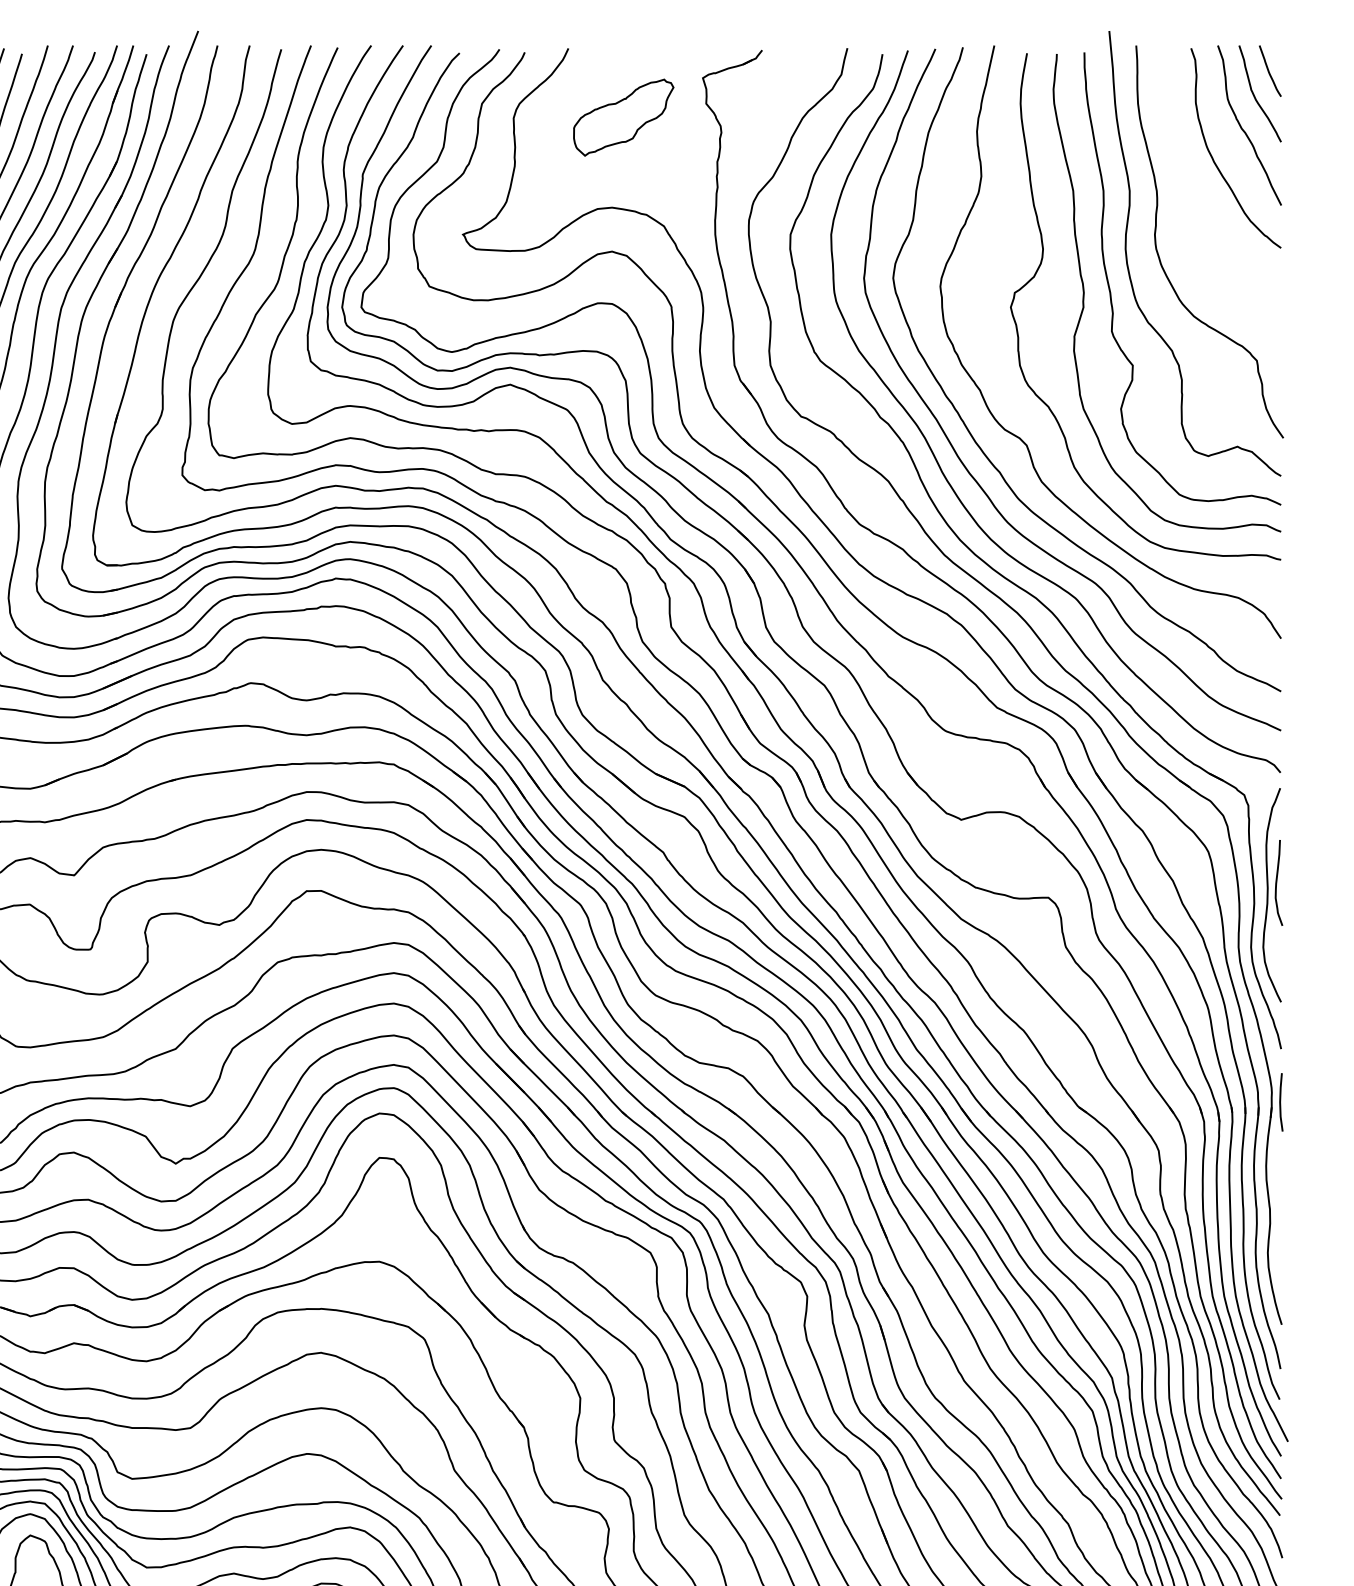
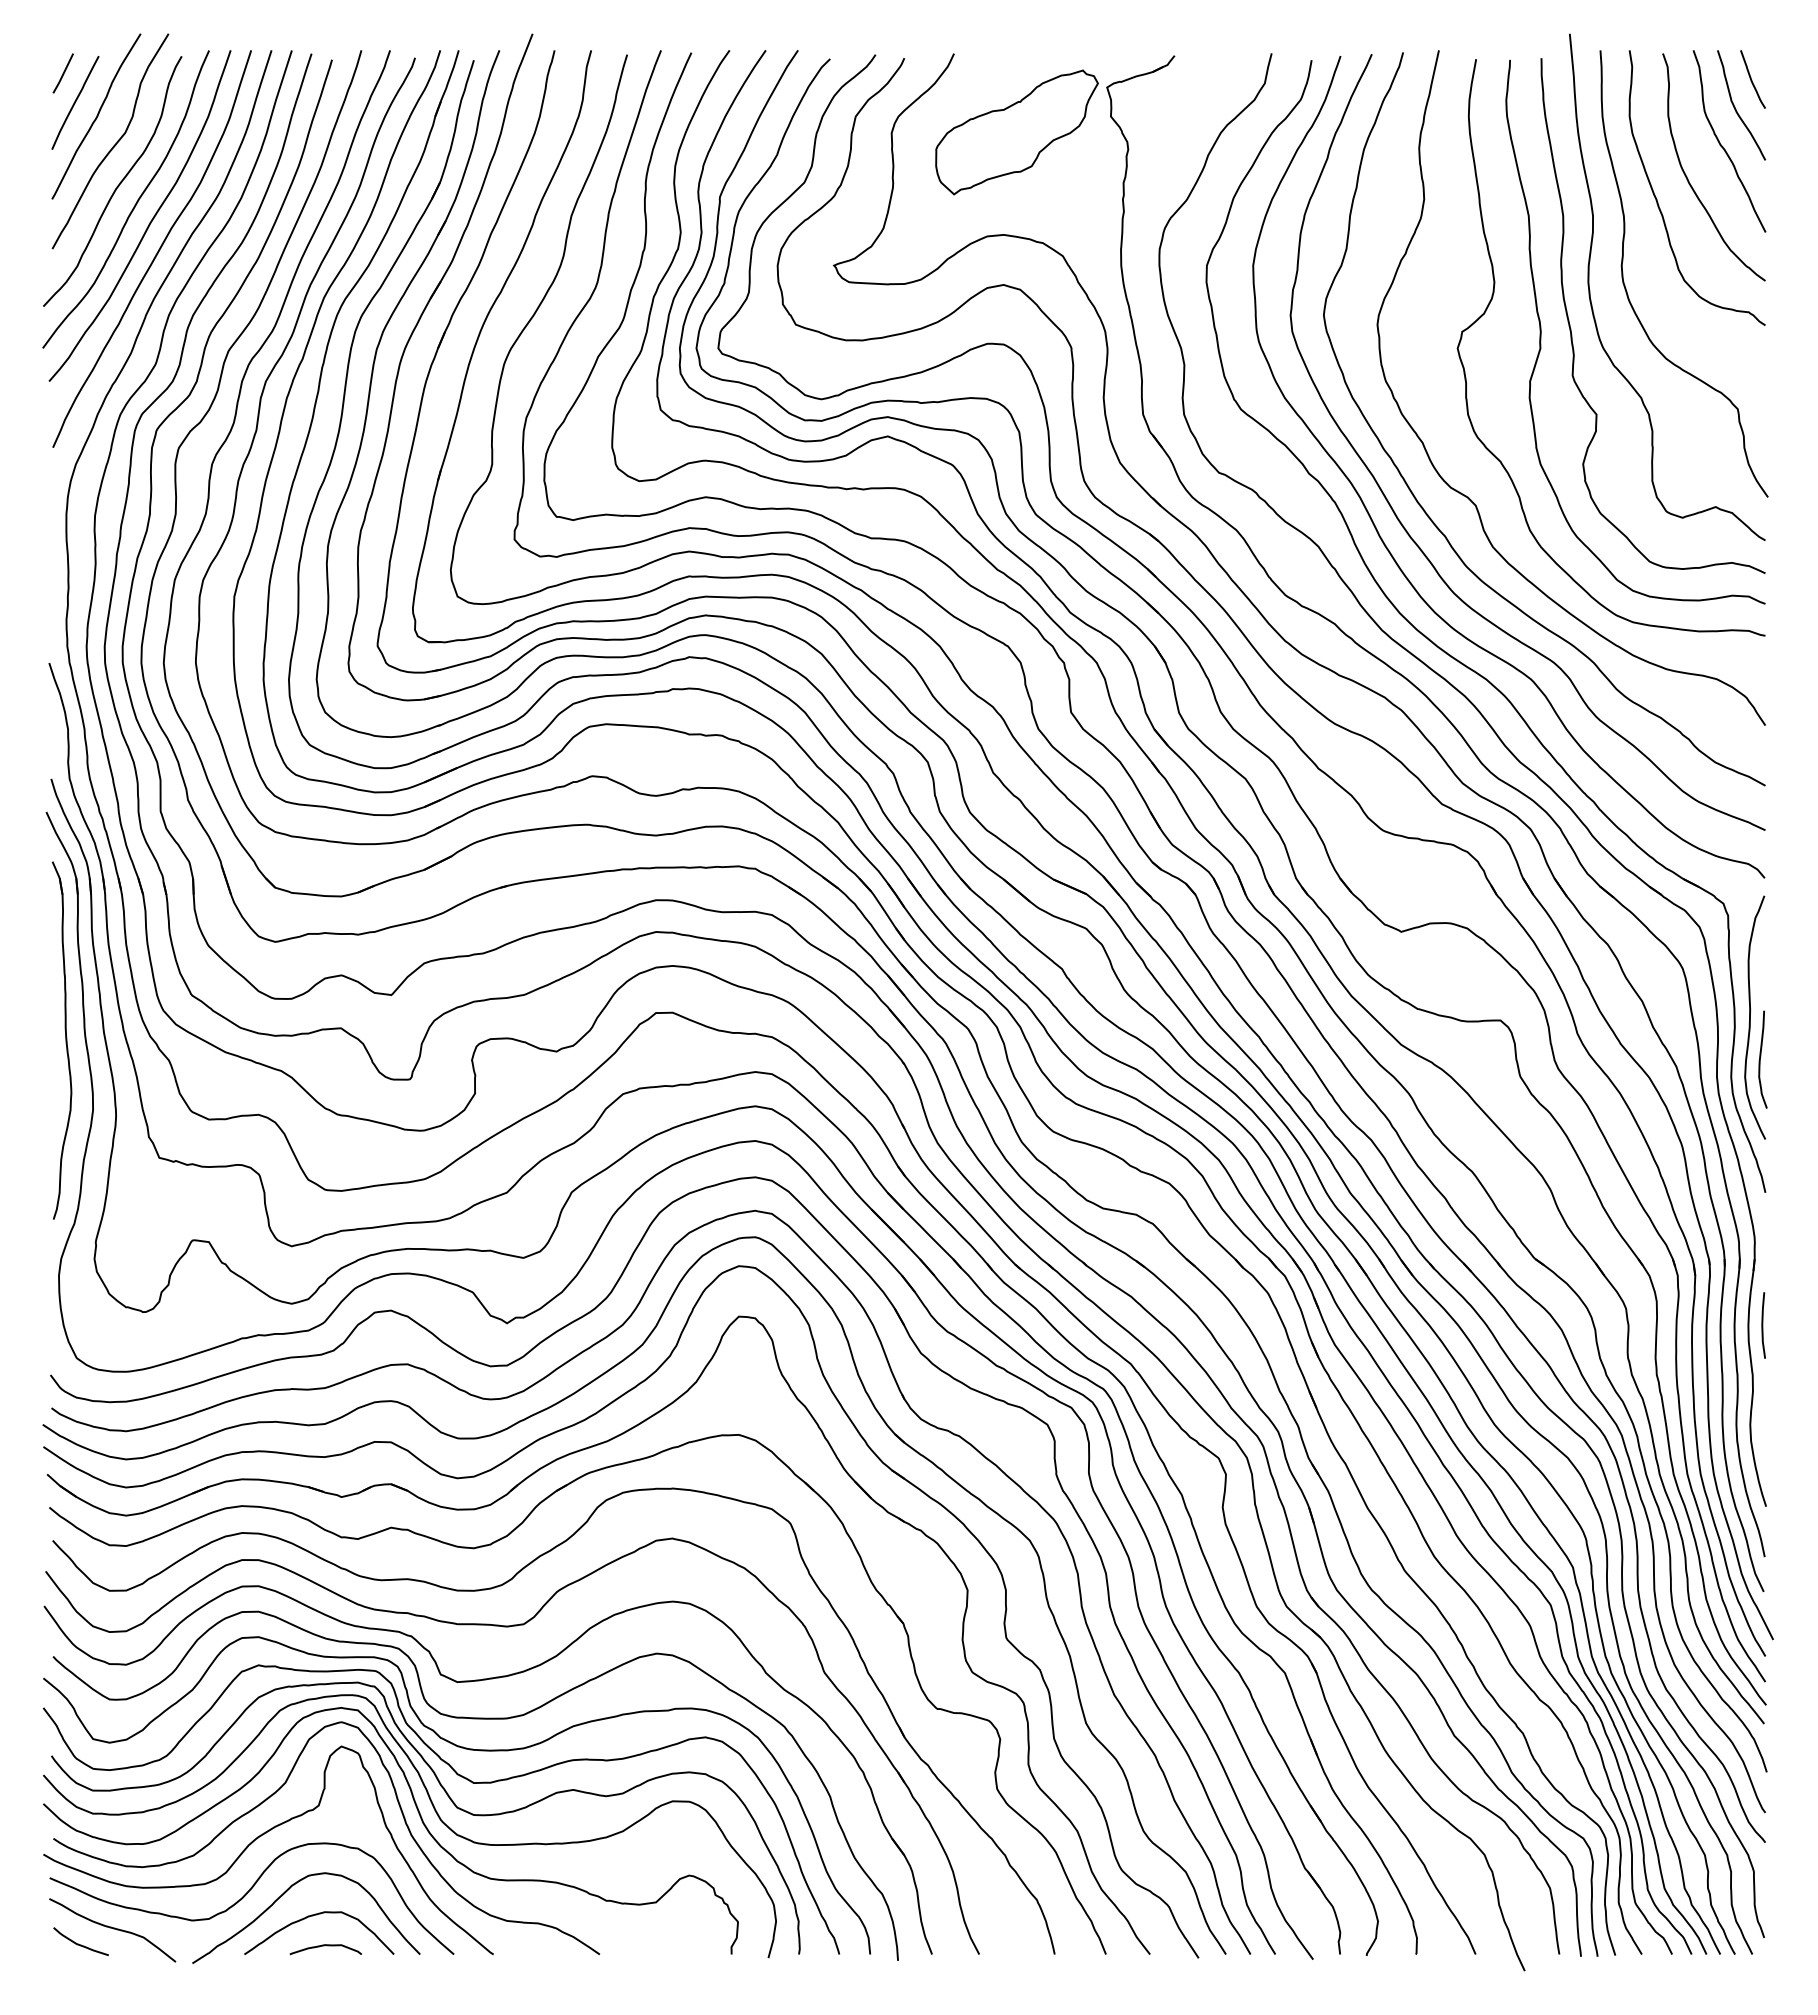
part: (623, 117) -> (1016, 132), size x1.43
curve: (1186, 176) -> (1657, 199), added
curve: (1276, 882) -> (1760, 1059), moved
line: (1281, 1102) -> (1763, 1325), moved

